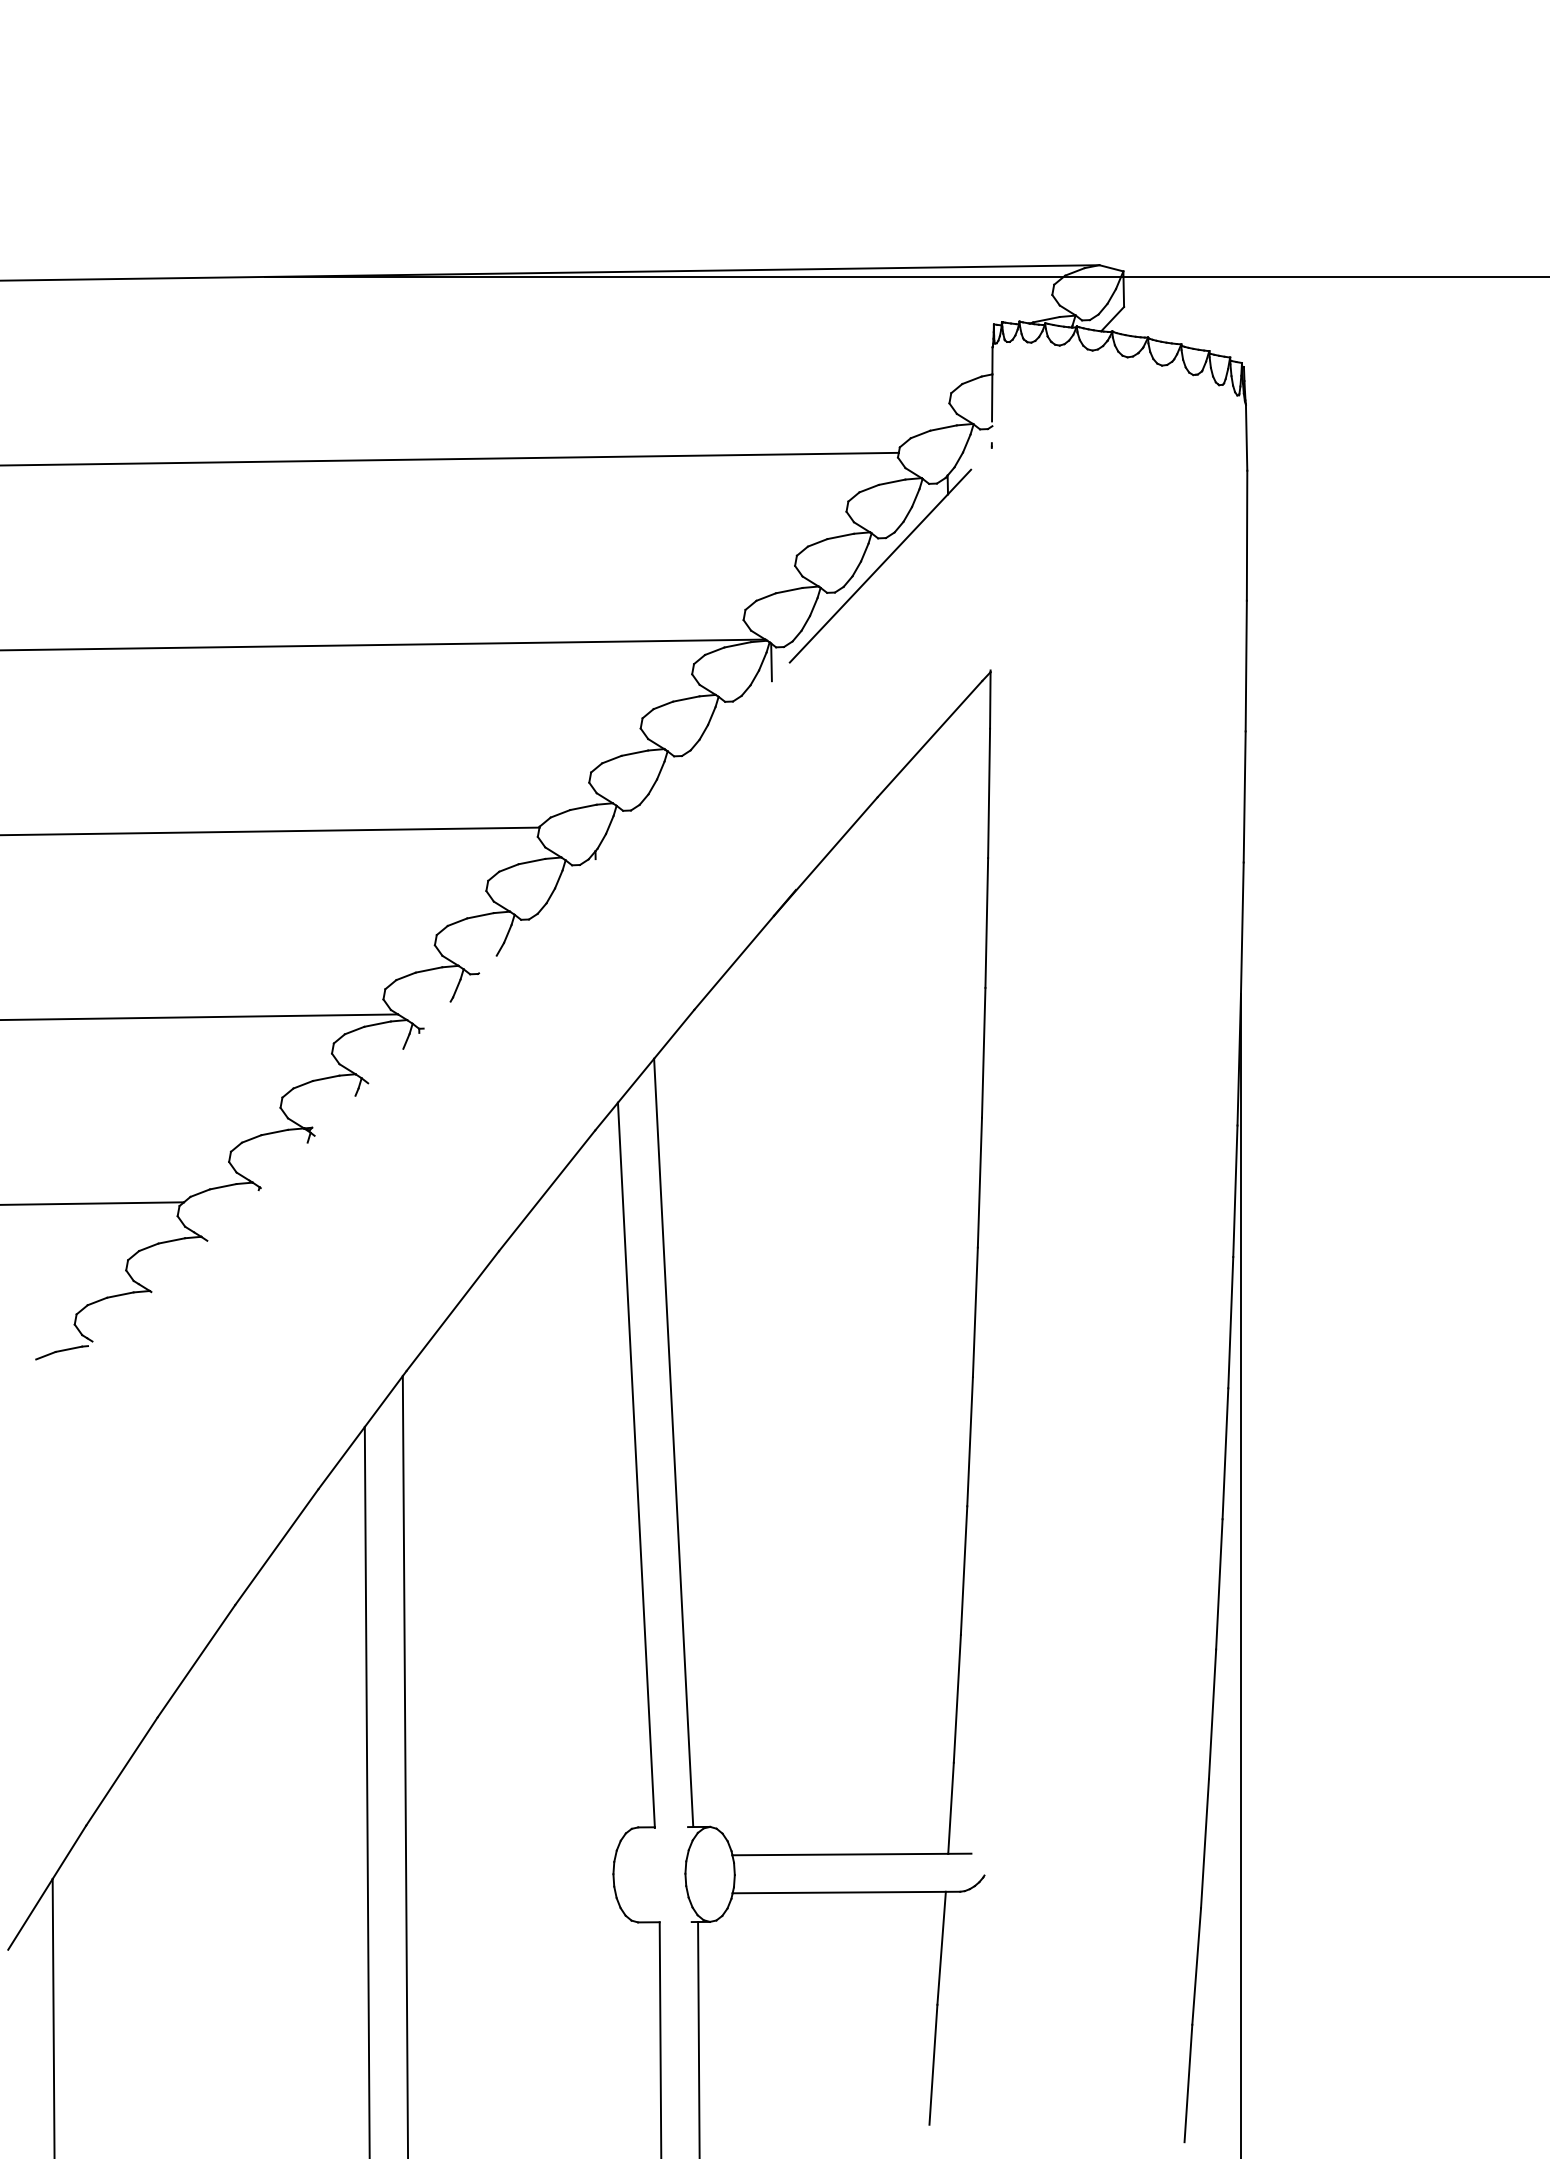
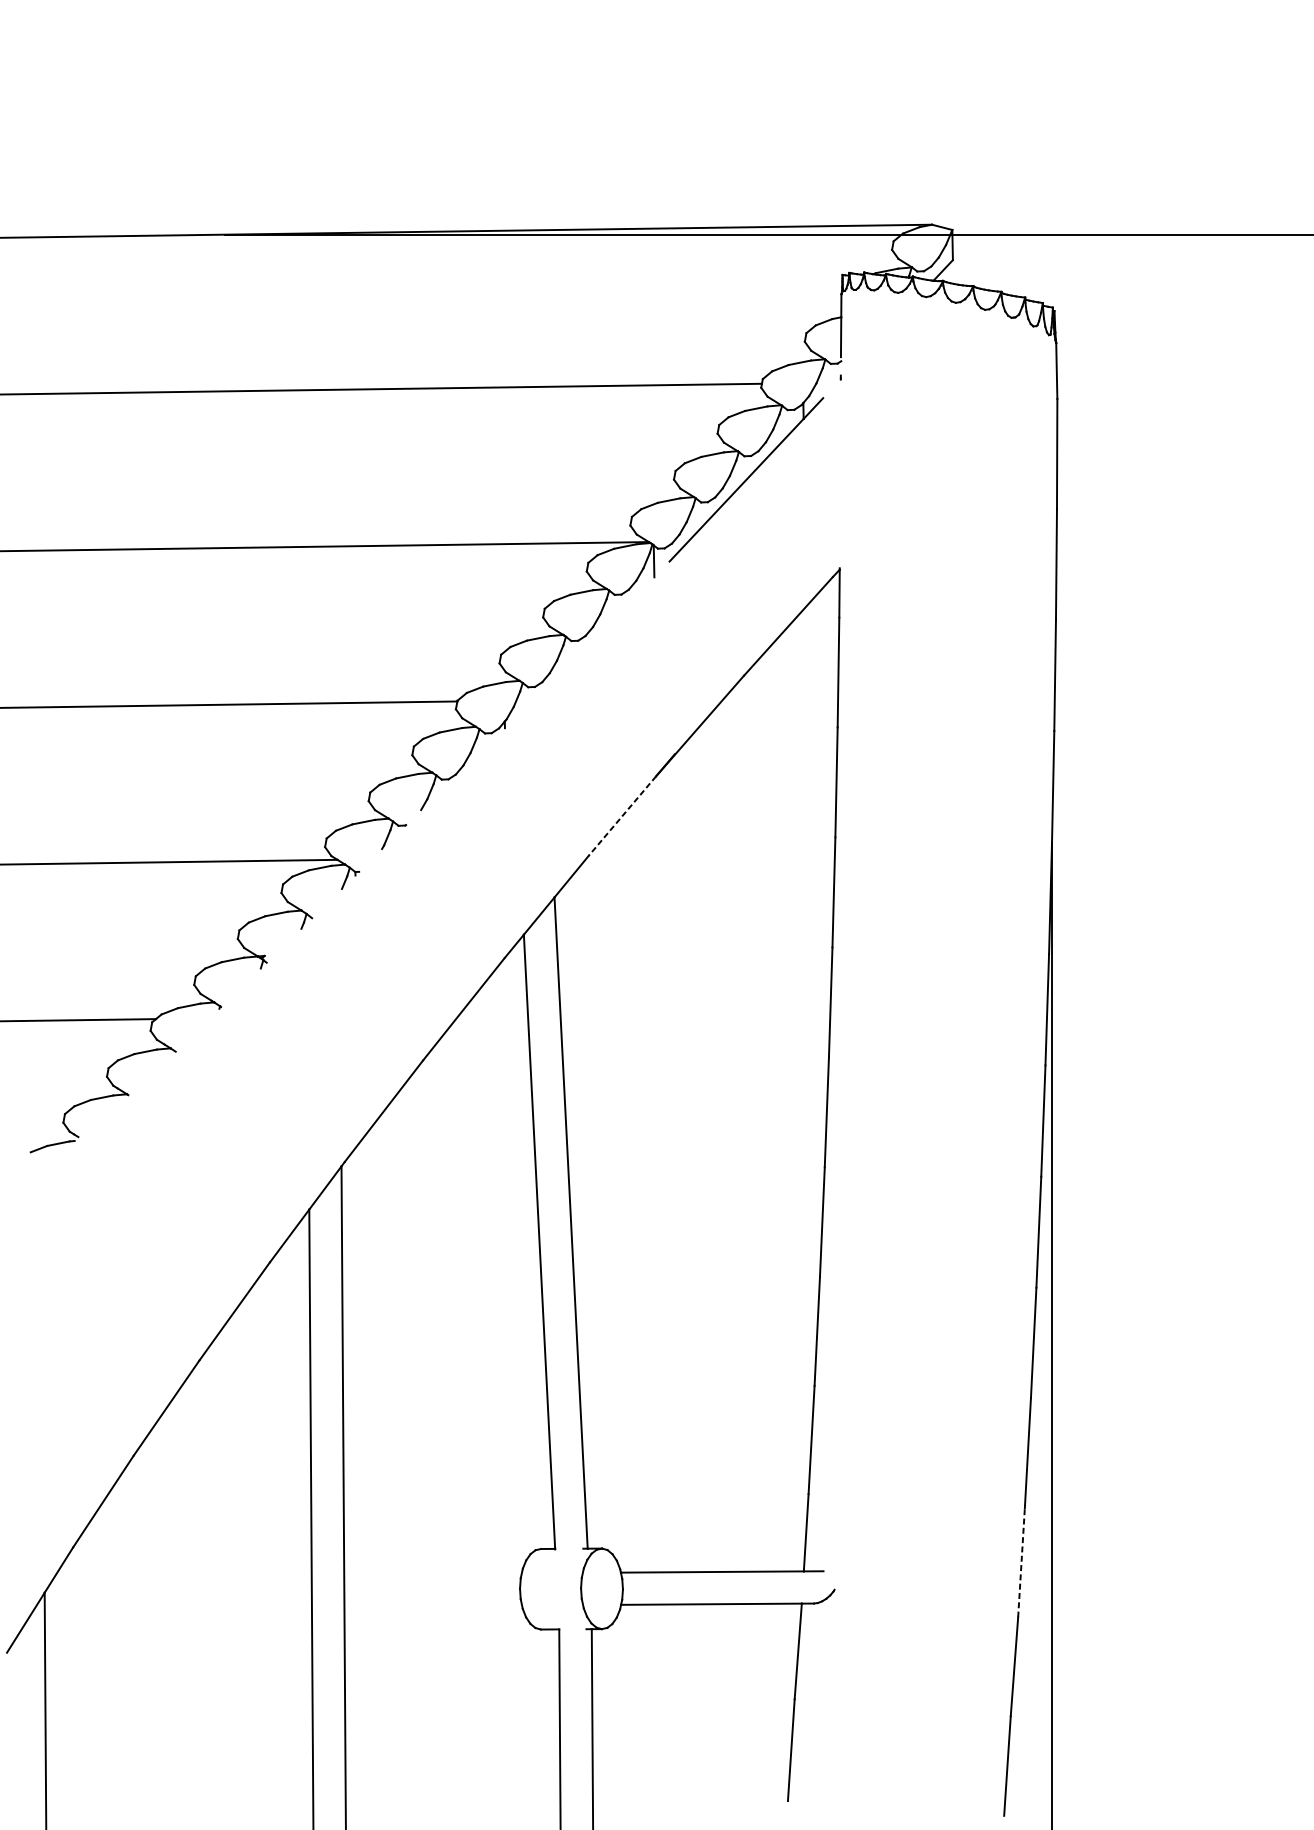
line: (734, 962) -> (622, 815), solid -> dashed
line: (1205, 1843) -> (1021, 1562), solid -> dashed

